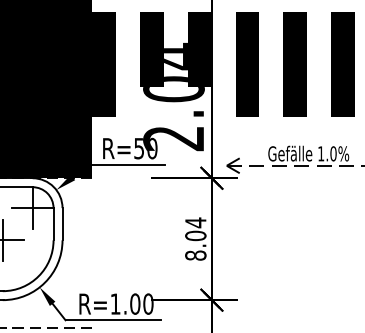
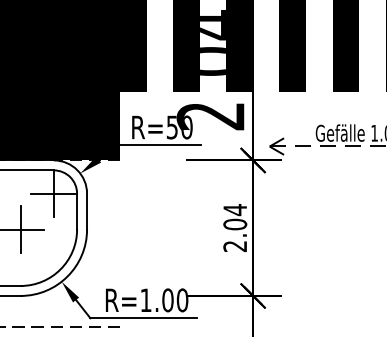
fill: (151, 101) -> (185, 75), added
fill: (199, 101) -> (239, 75), added
text: (195, 255) -> (234, 246), 8.04 -> 2.04

